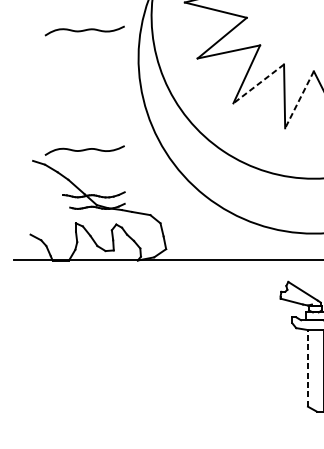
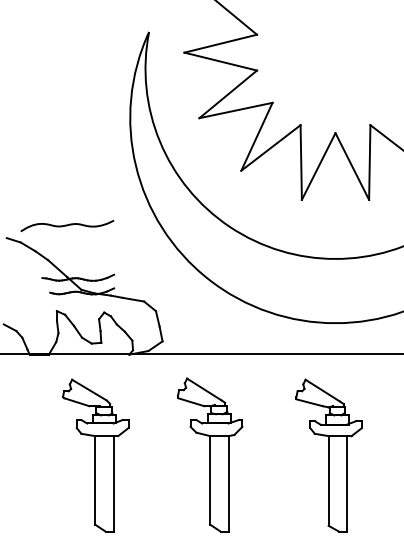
curve: (84, 31) -> (67, 86), removed
line: (258, 84) -> (270, 148), dashed -> solid
line: (299, 99) -> (318, 166), dashed -> solid
part: (207, 345) -> (210, 454), added
part: (108, 346) -> (95, 455), added
line: (307, 367) -> (328, 480), dashed -> solid

